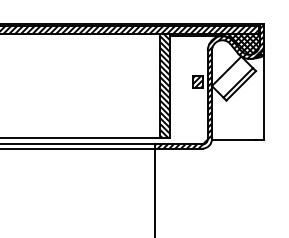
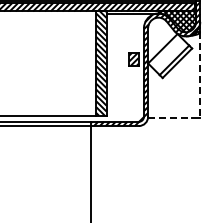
line: (264, 97) -> (200, 74), solid -> dashed
line: (233, 140) -> (169, 117), solid -> dashed

